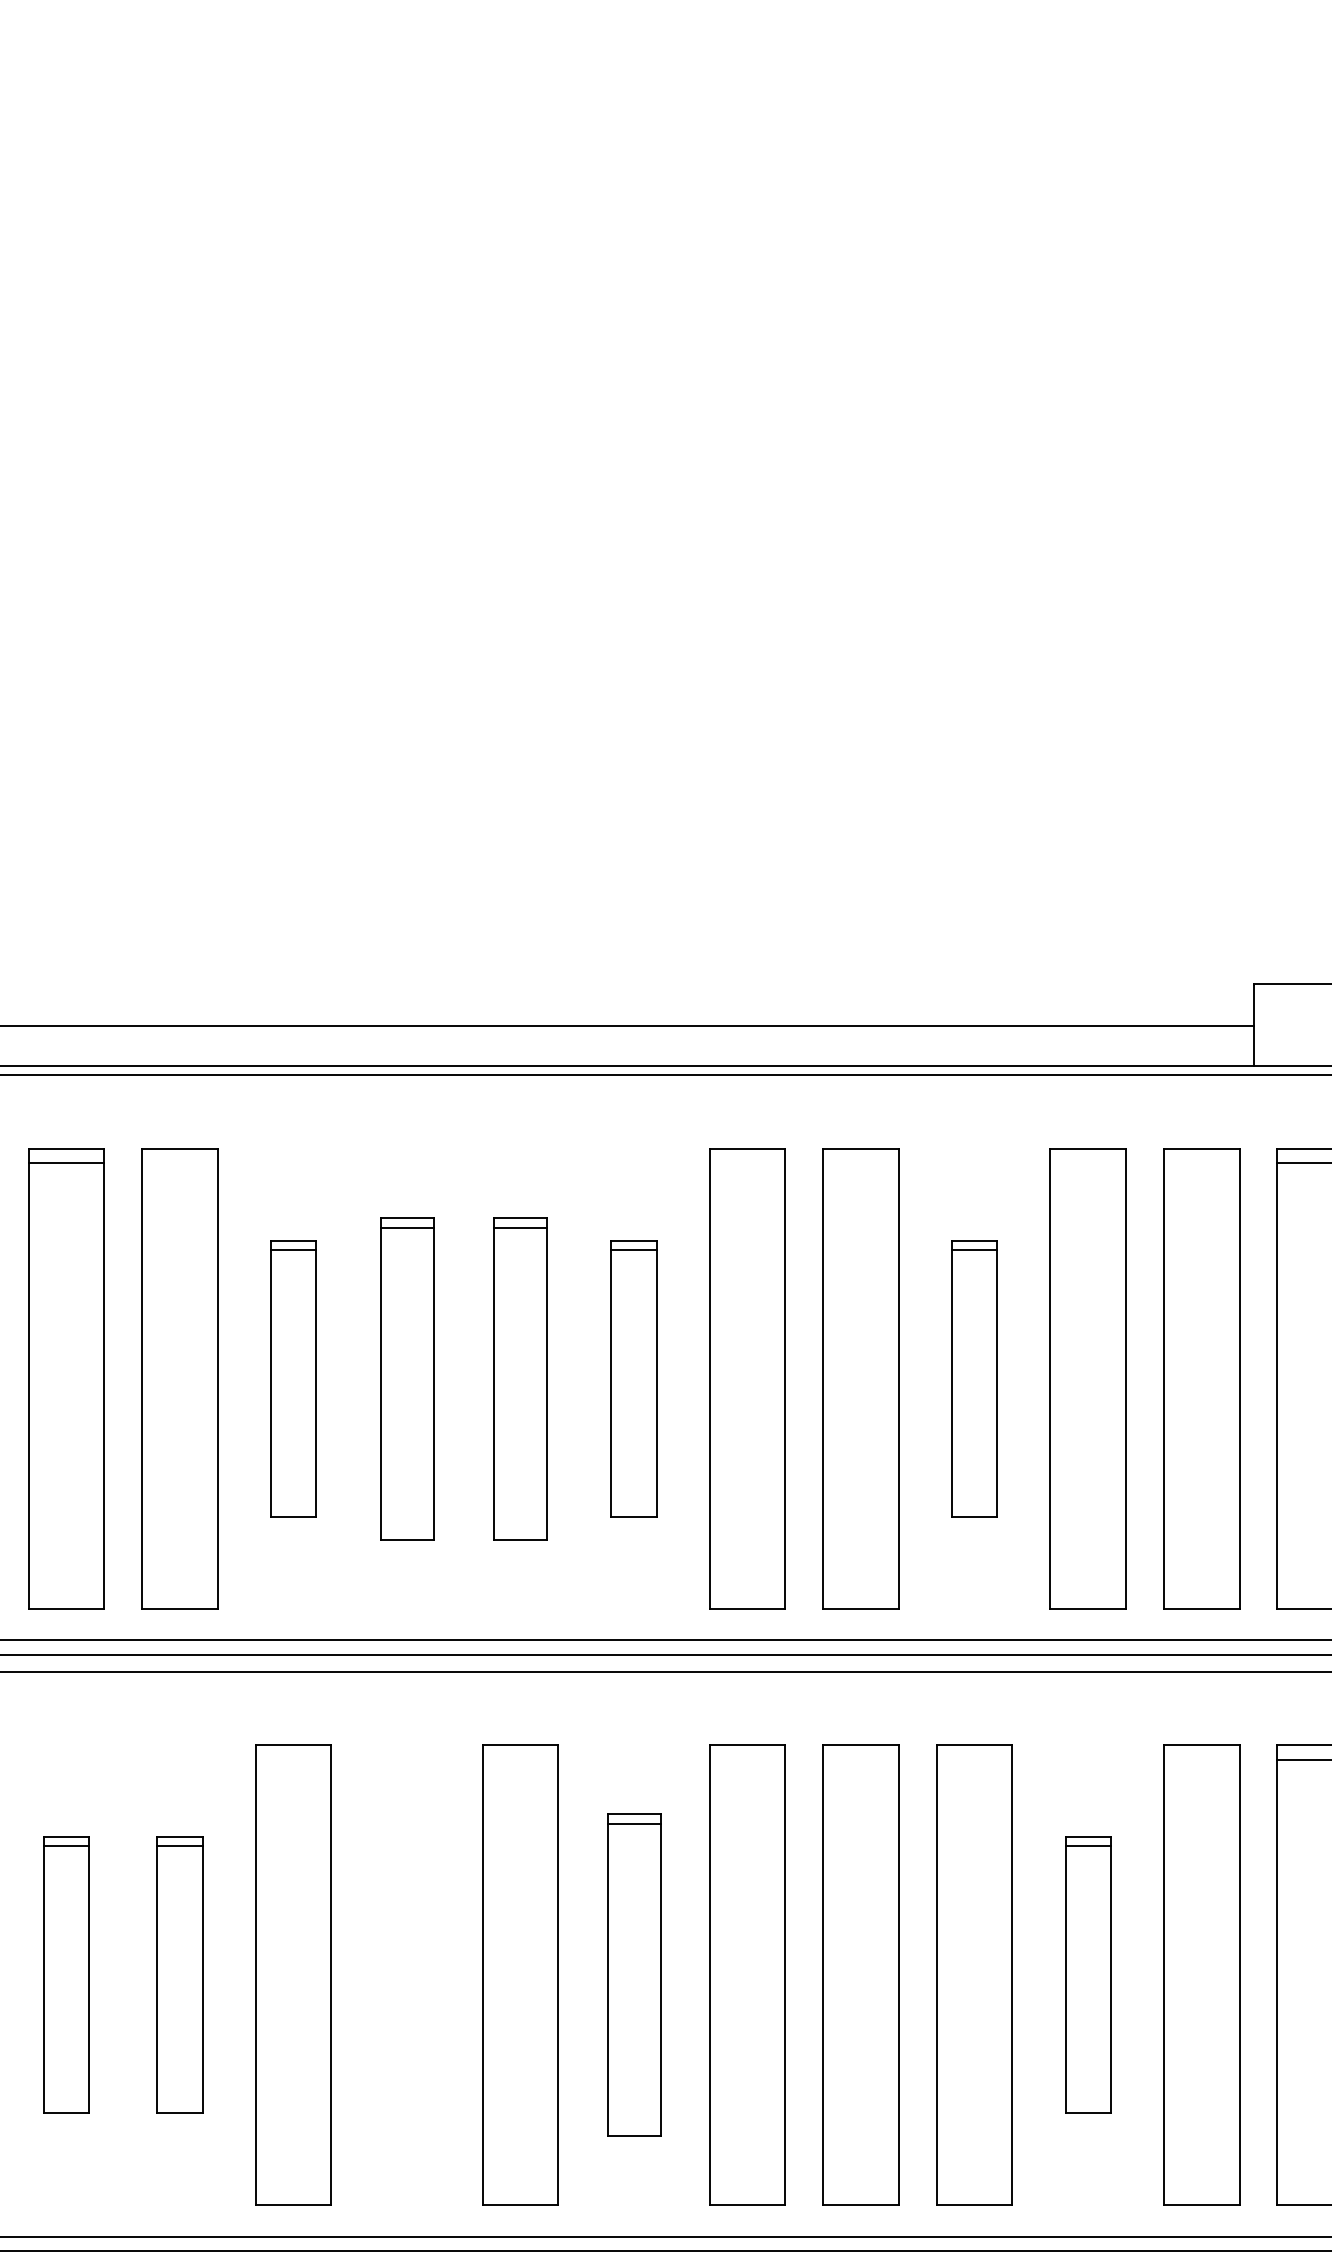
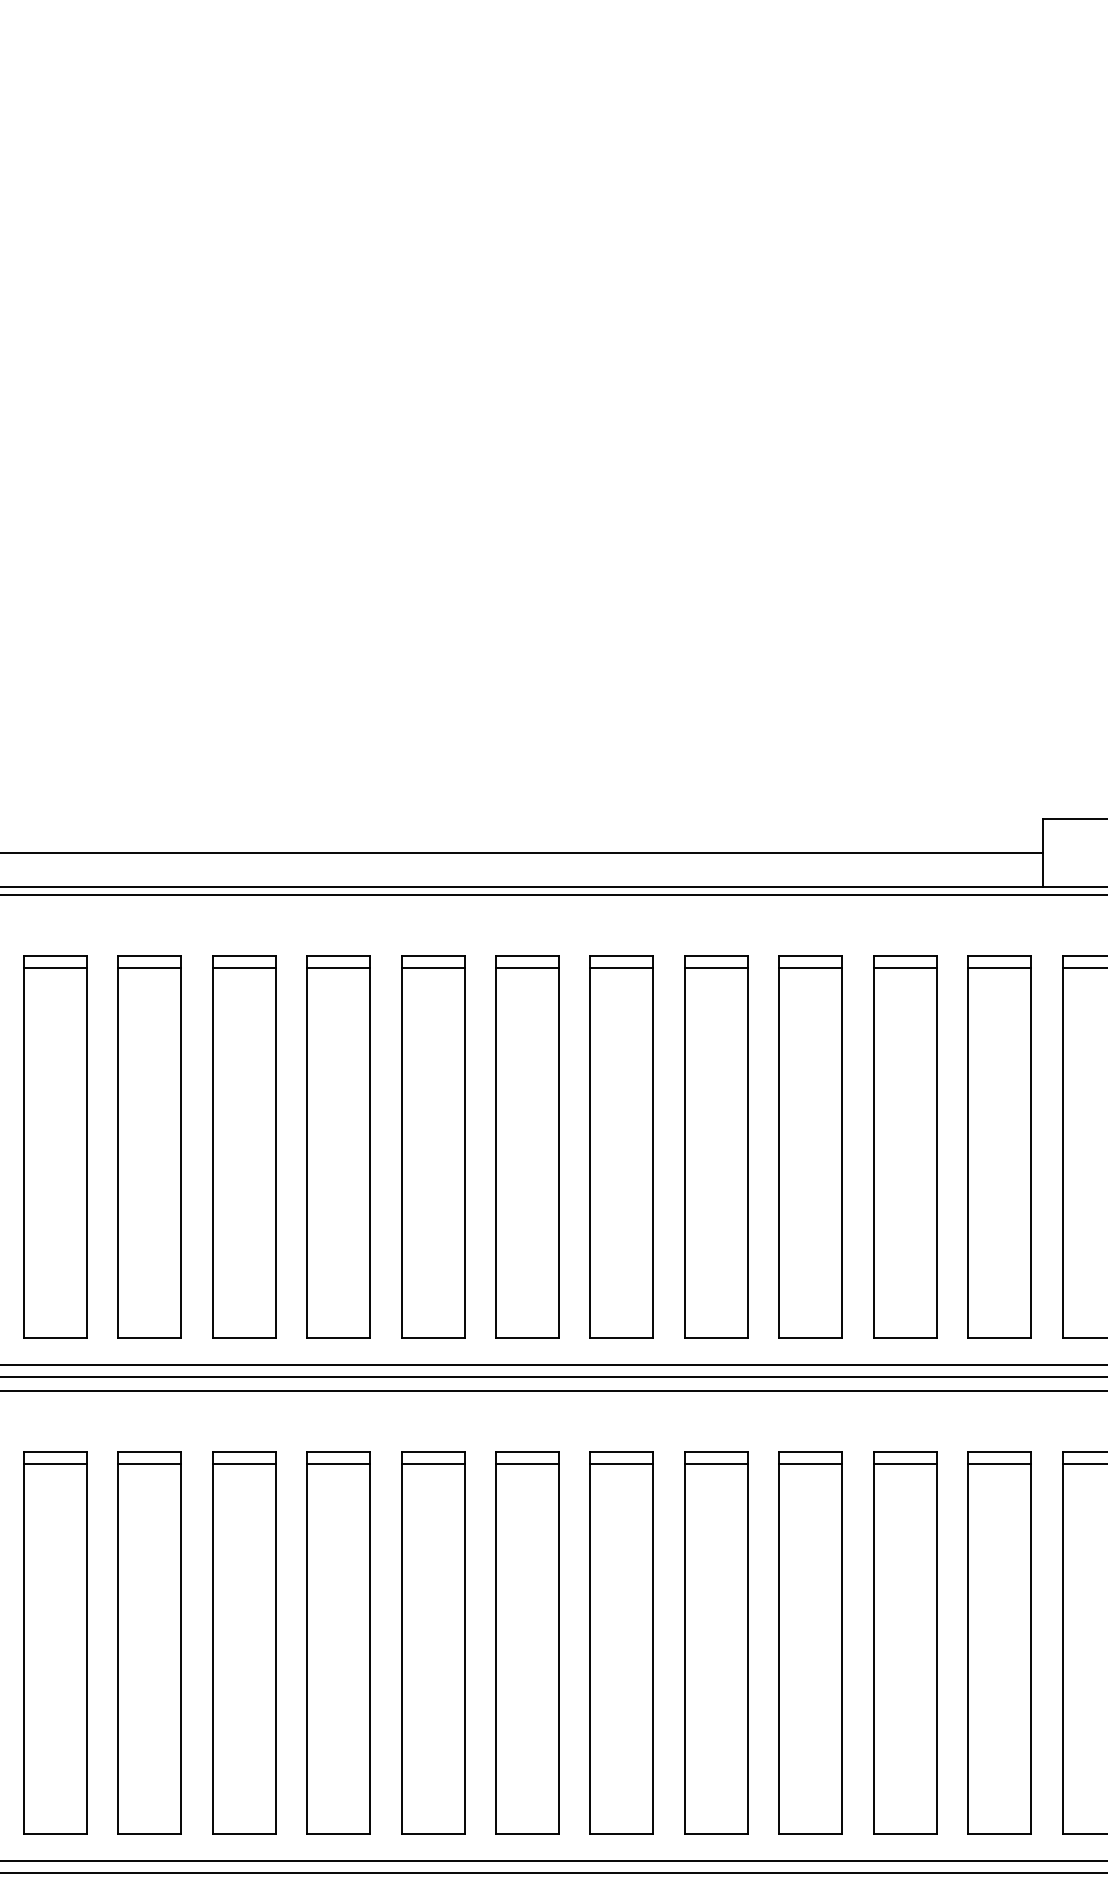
line: (179, 1162) -> (149, 967), added
line: (747, 1162) -> (621, 967), added
line: (860, 1162) -> (715, 967), added
line: (1087, 1162) -> (904, 967), added
line: (1201, 1162) -> (999, 967), added
part: (293, 1378) -> (244, 1146), size x1.67
part: (406, 1378) -> (338, 1146), size x1.43
part: (521, 1378) -> (433, 1146), size x1.43
part: (634, 1378) -> (527, 1146), size x1.67
part: (974, 1378) -> (810, 1146), size x1.67
line: (292, 1759) -> (243, 1463), added
line: (519, 1759) -> (432, 1463), added
line: (747, 1759) -> (621, 1463), added
line: (860, 1759) -> (715, 1463), added
line: (974, 1759) -> (810, 1463), added
line: (1201, 1759) -> (999, 1463), added
part: (66, 1974) -> (55, 1642), size x1.67
part: (179, 1974) -> (149, 1642), size x1.67
part: (406, 1974) -> (338, 1642), added
part: (634, 1974) -> (527, 1642), size x1.43
part: (1088, 1974) -> (905, 1642), size x1.67

